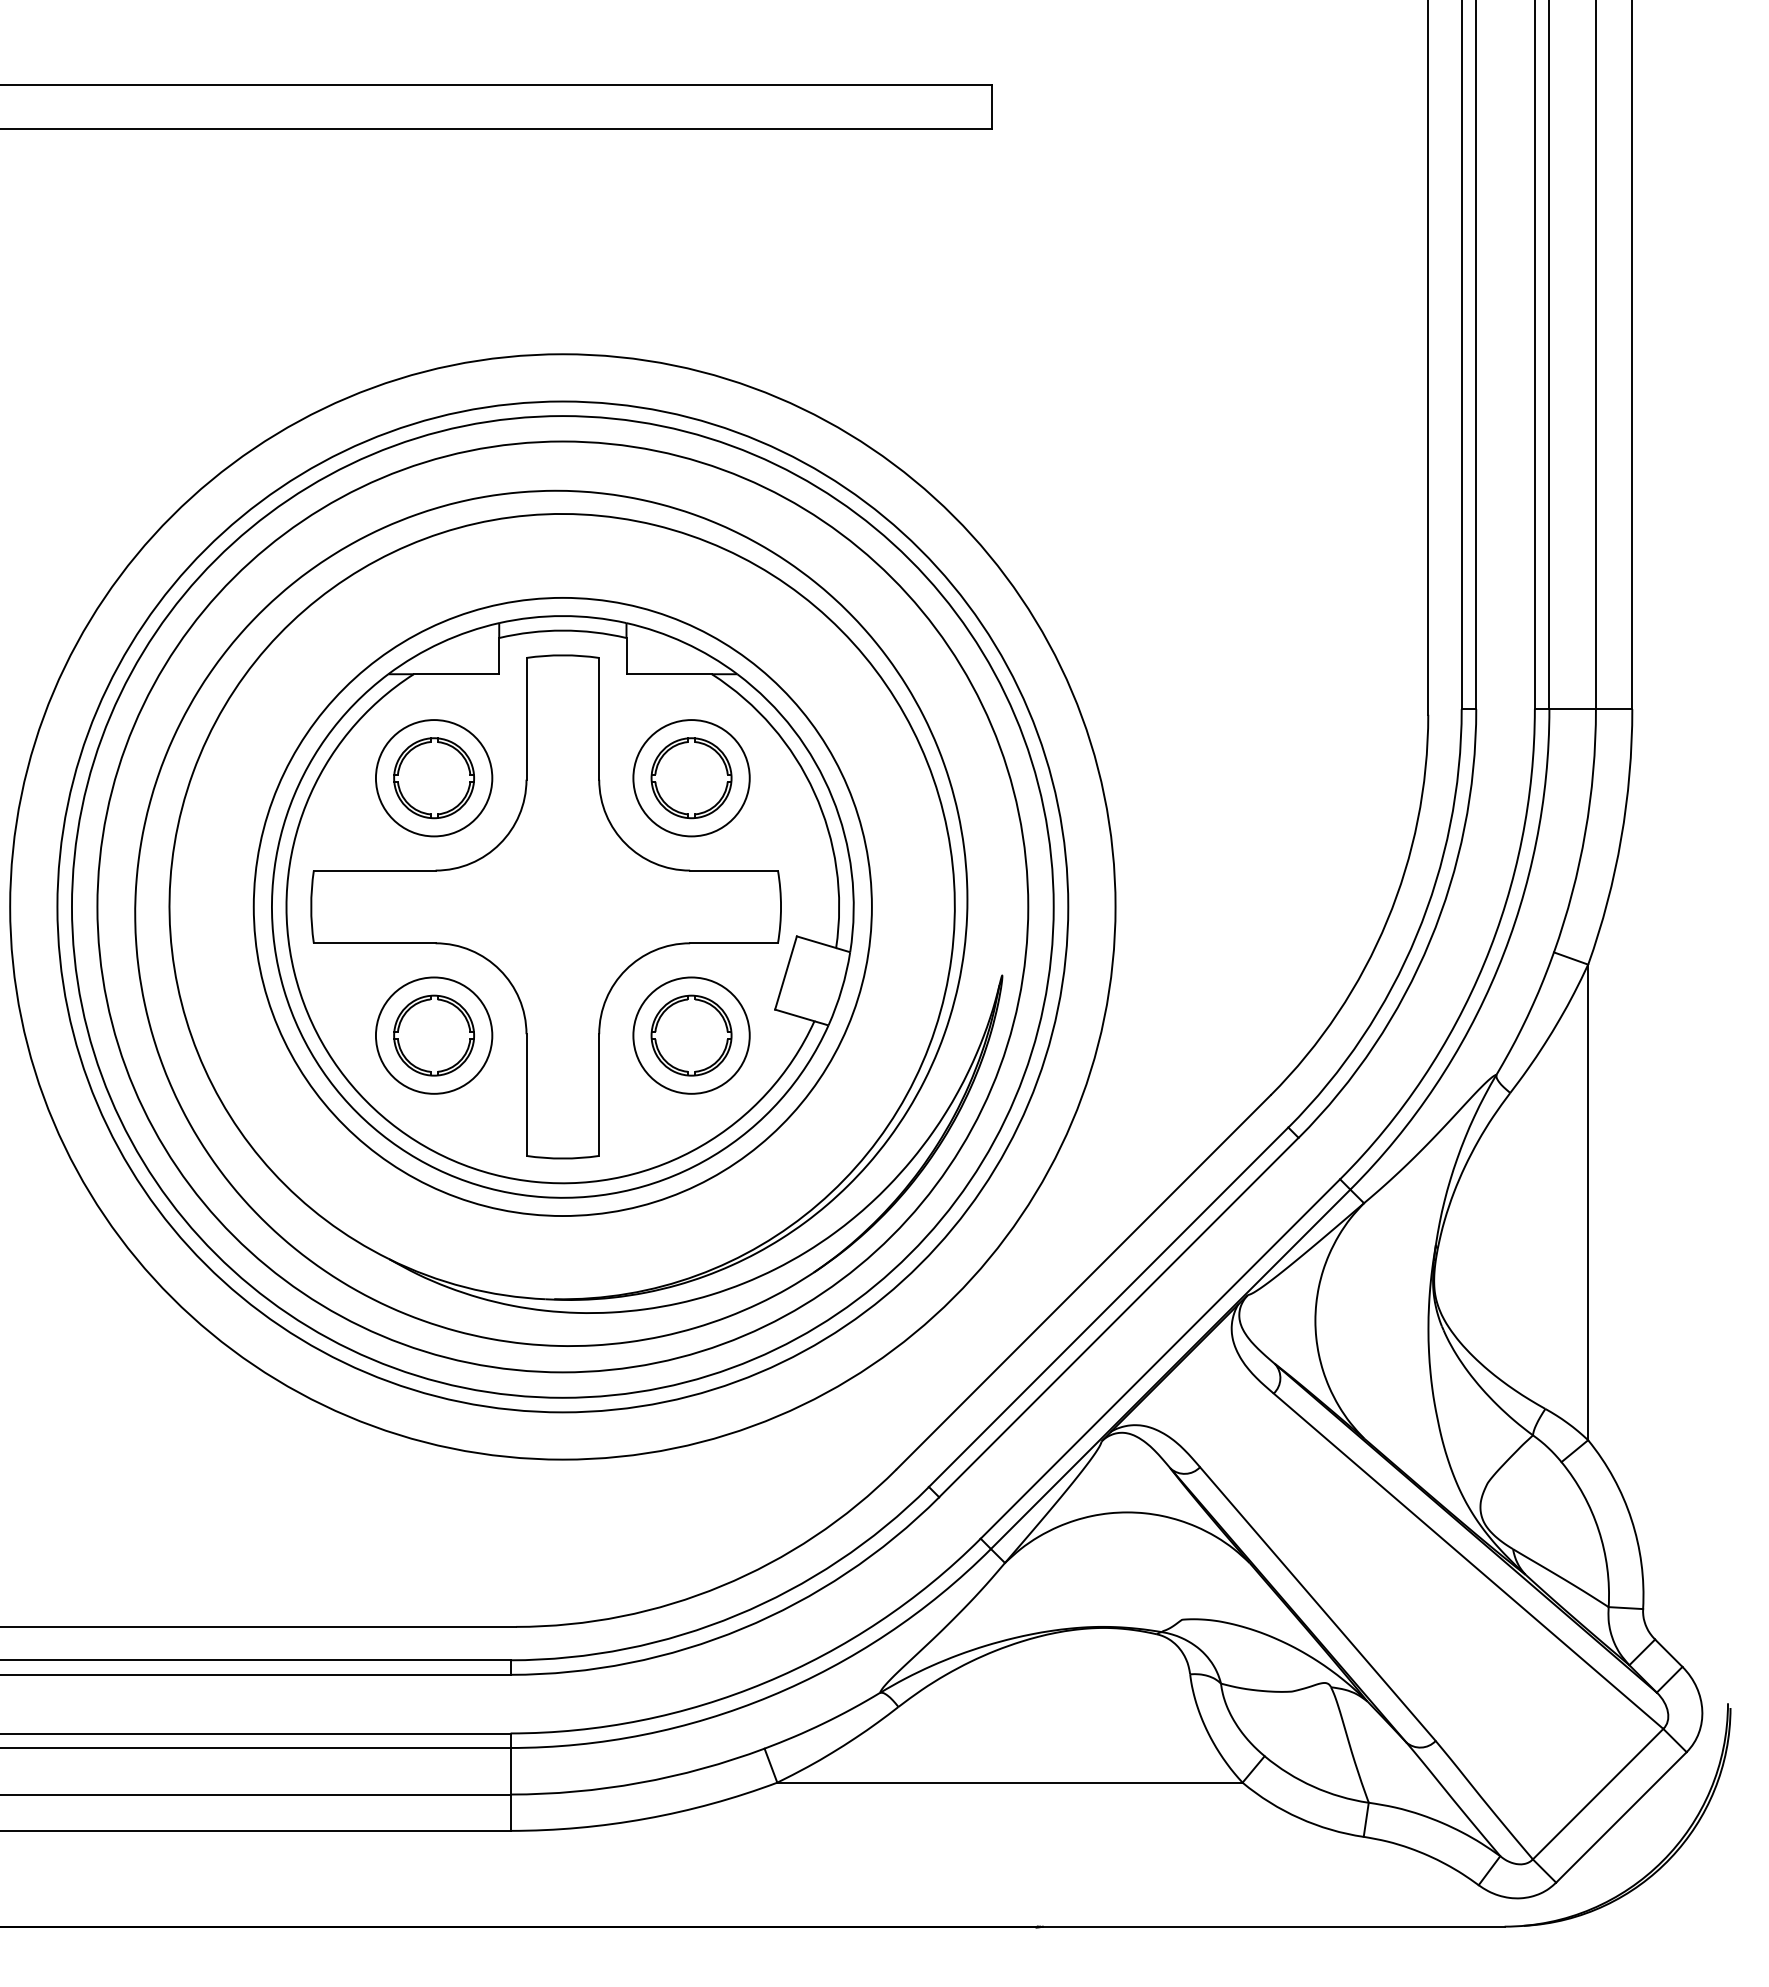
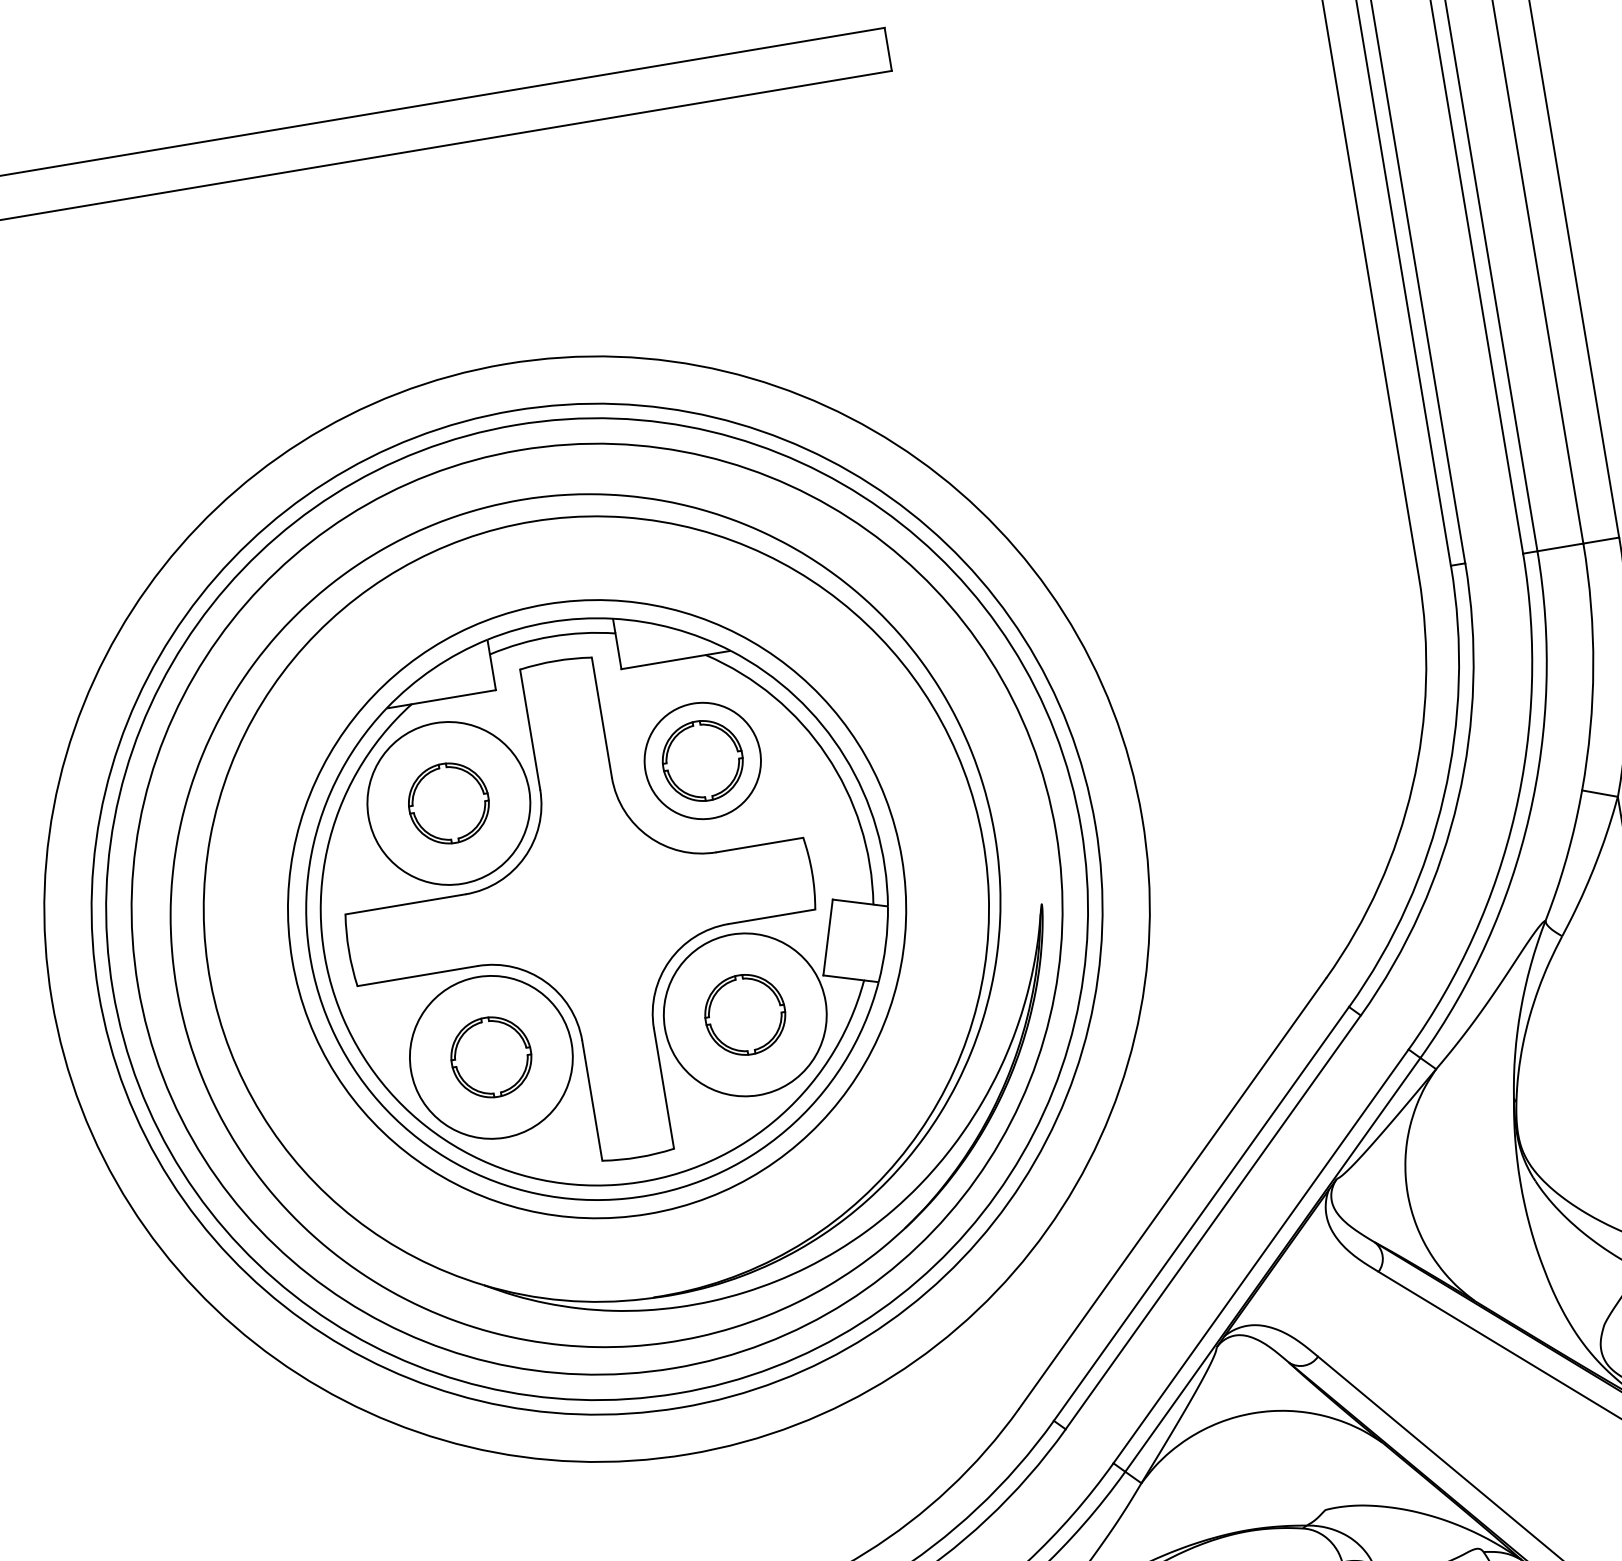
circle: (433, 778) -> (448, 803), size x1.4
circle: (433, 1035) -> (490, 1057), size x1.4
circle: (691, 1035) -> (745, 1014), size x1.4

